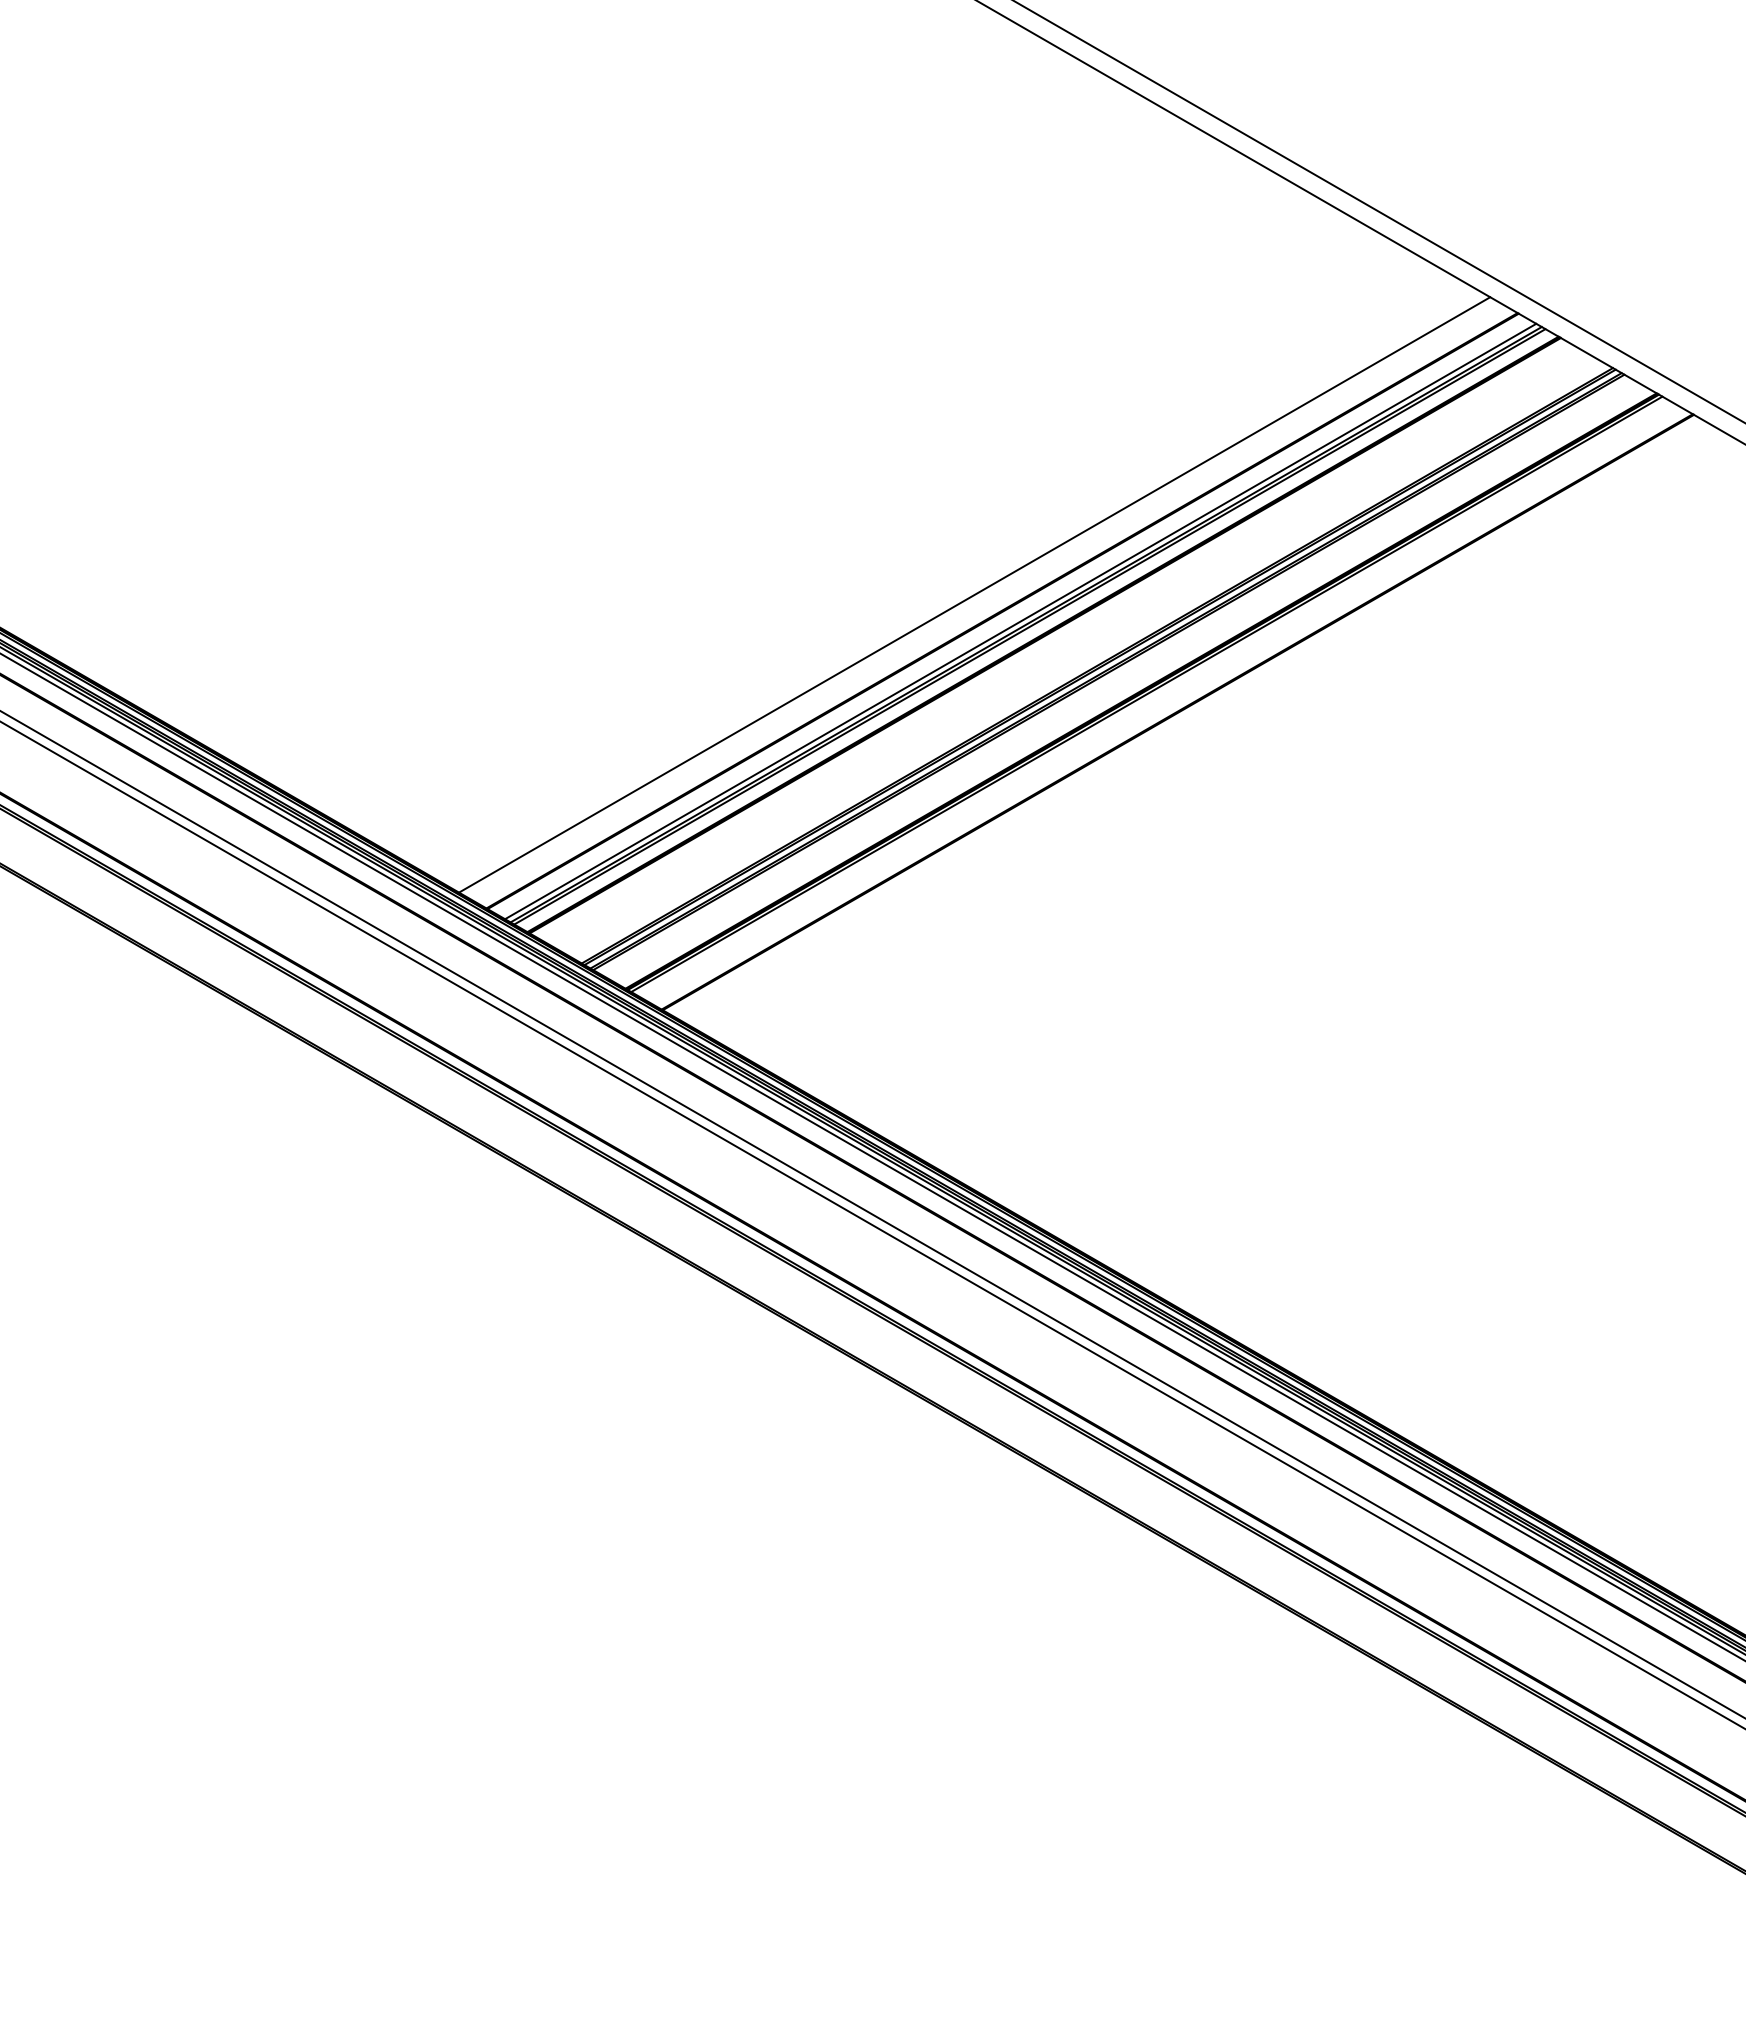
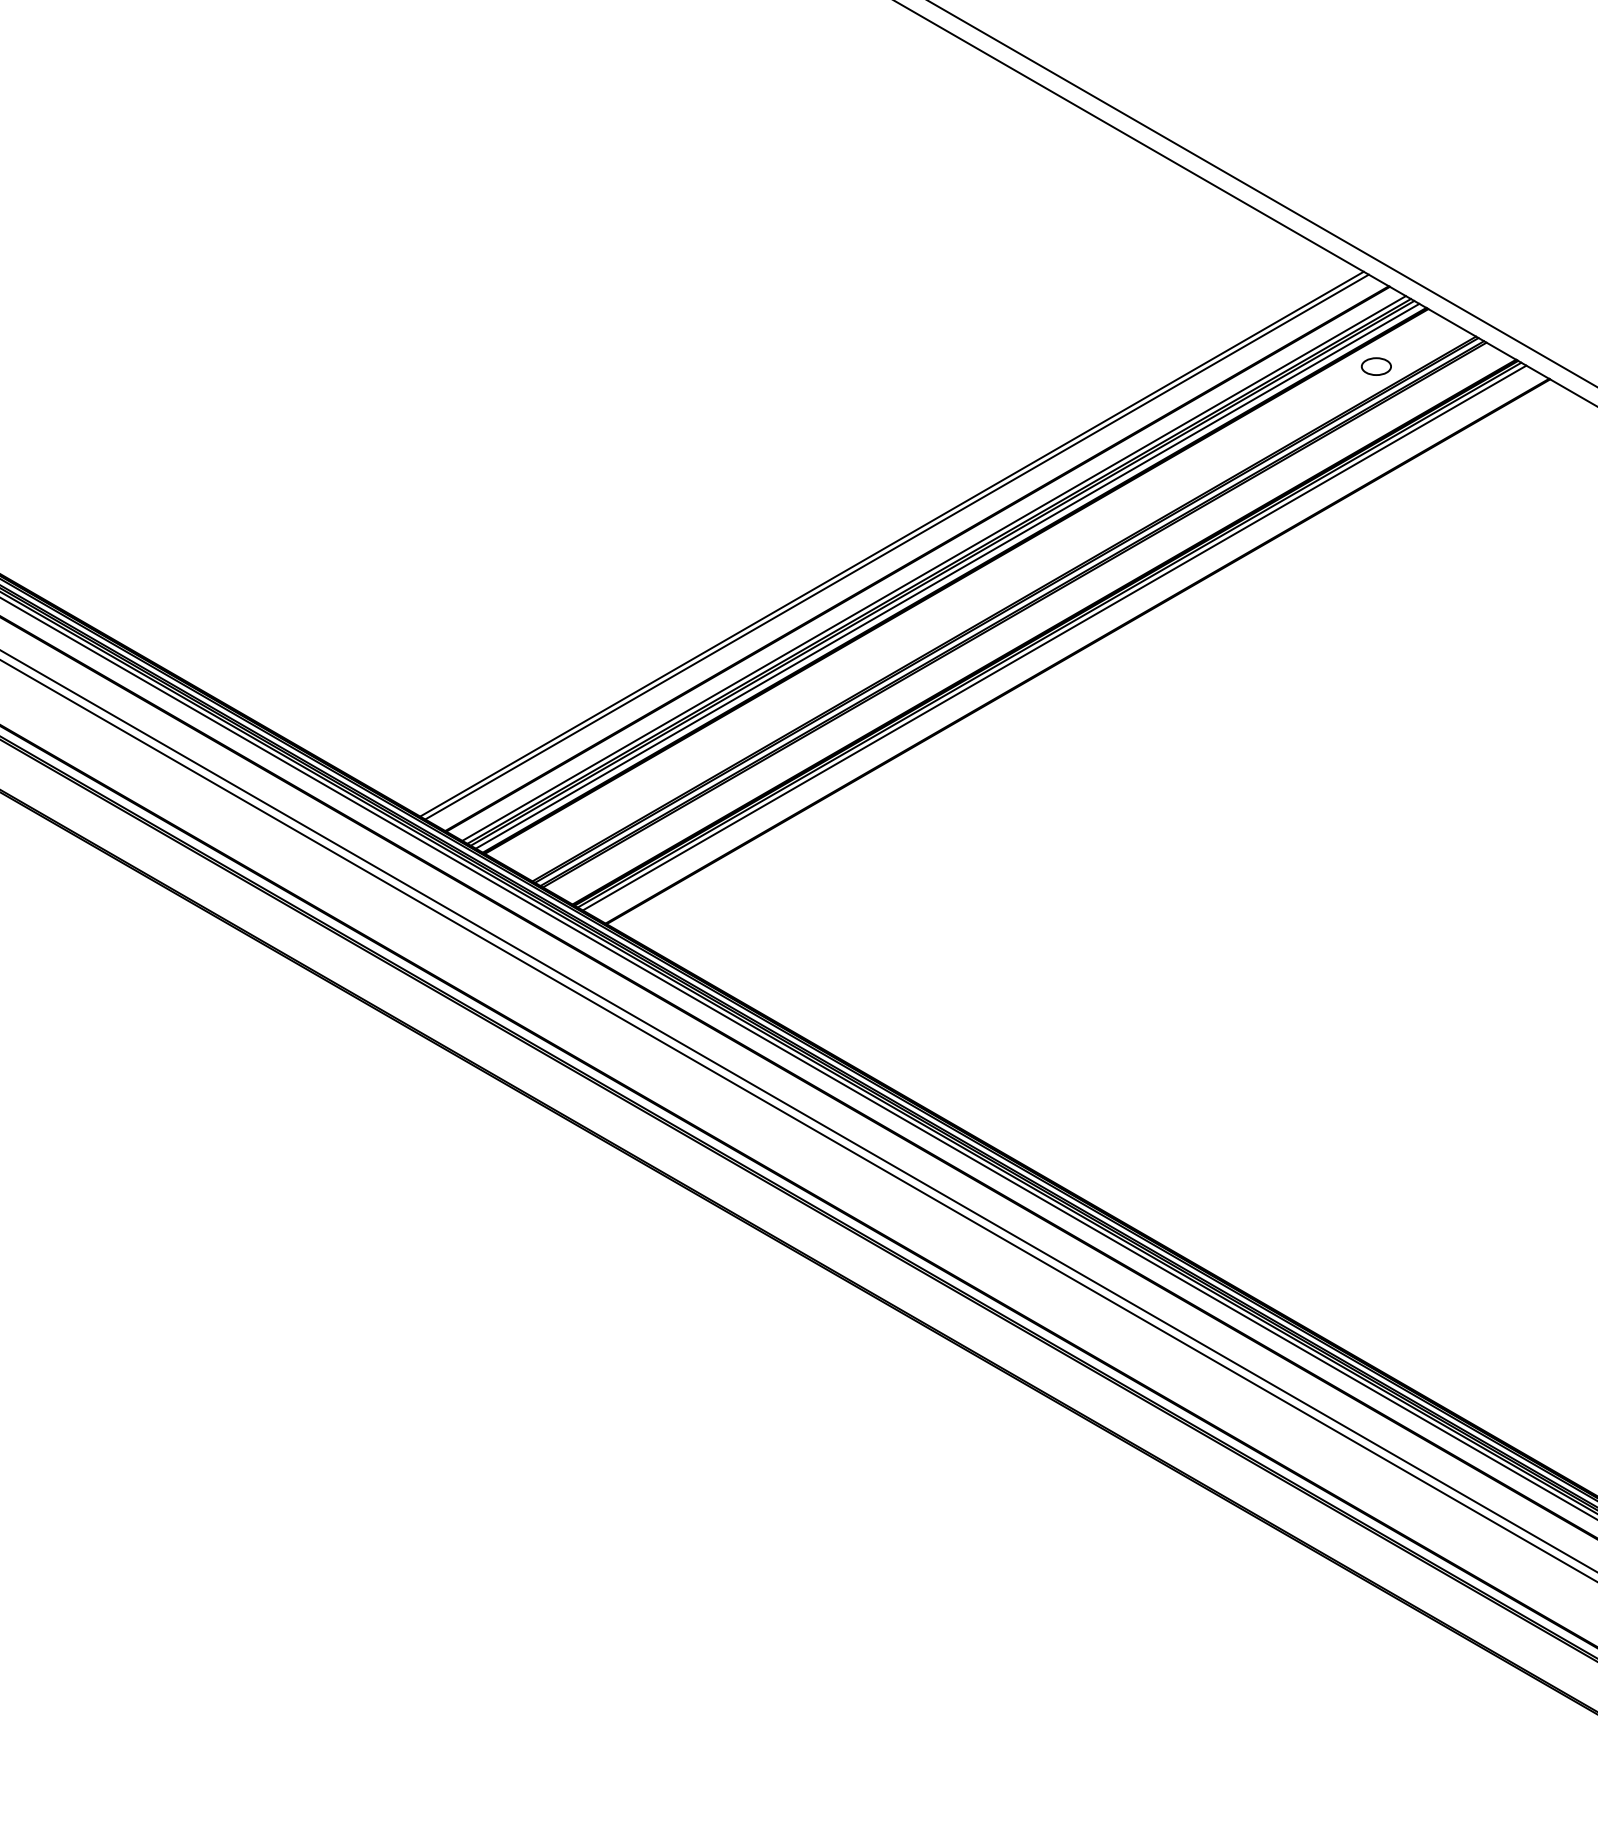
part: (1503, 400) -> (1375, 366), added
line: (979, 597) -> (896, 546), added
line: (1035, 629) -> (947, 575), added
line: (1151, 697) -> (1053, 638), added

